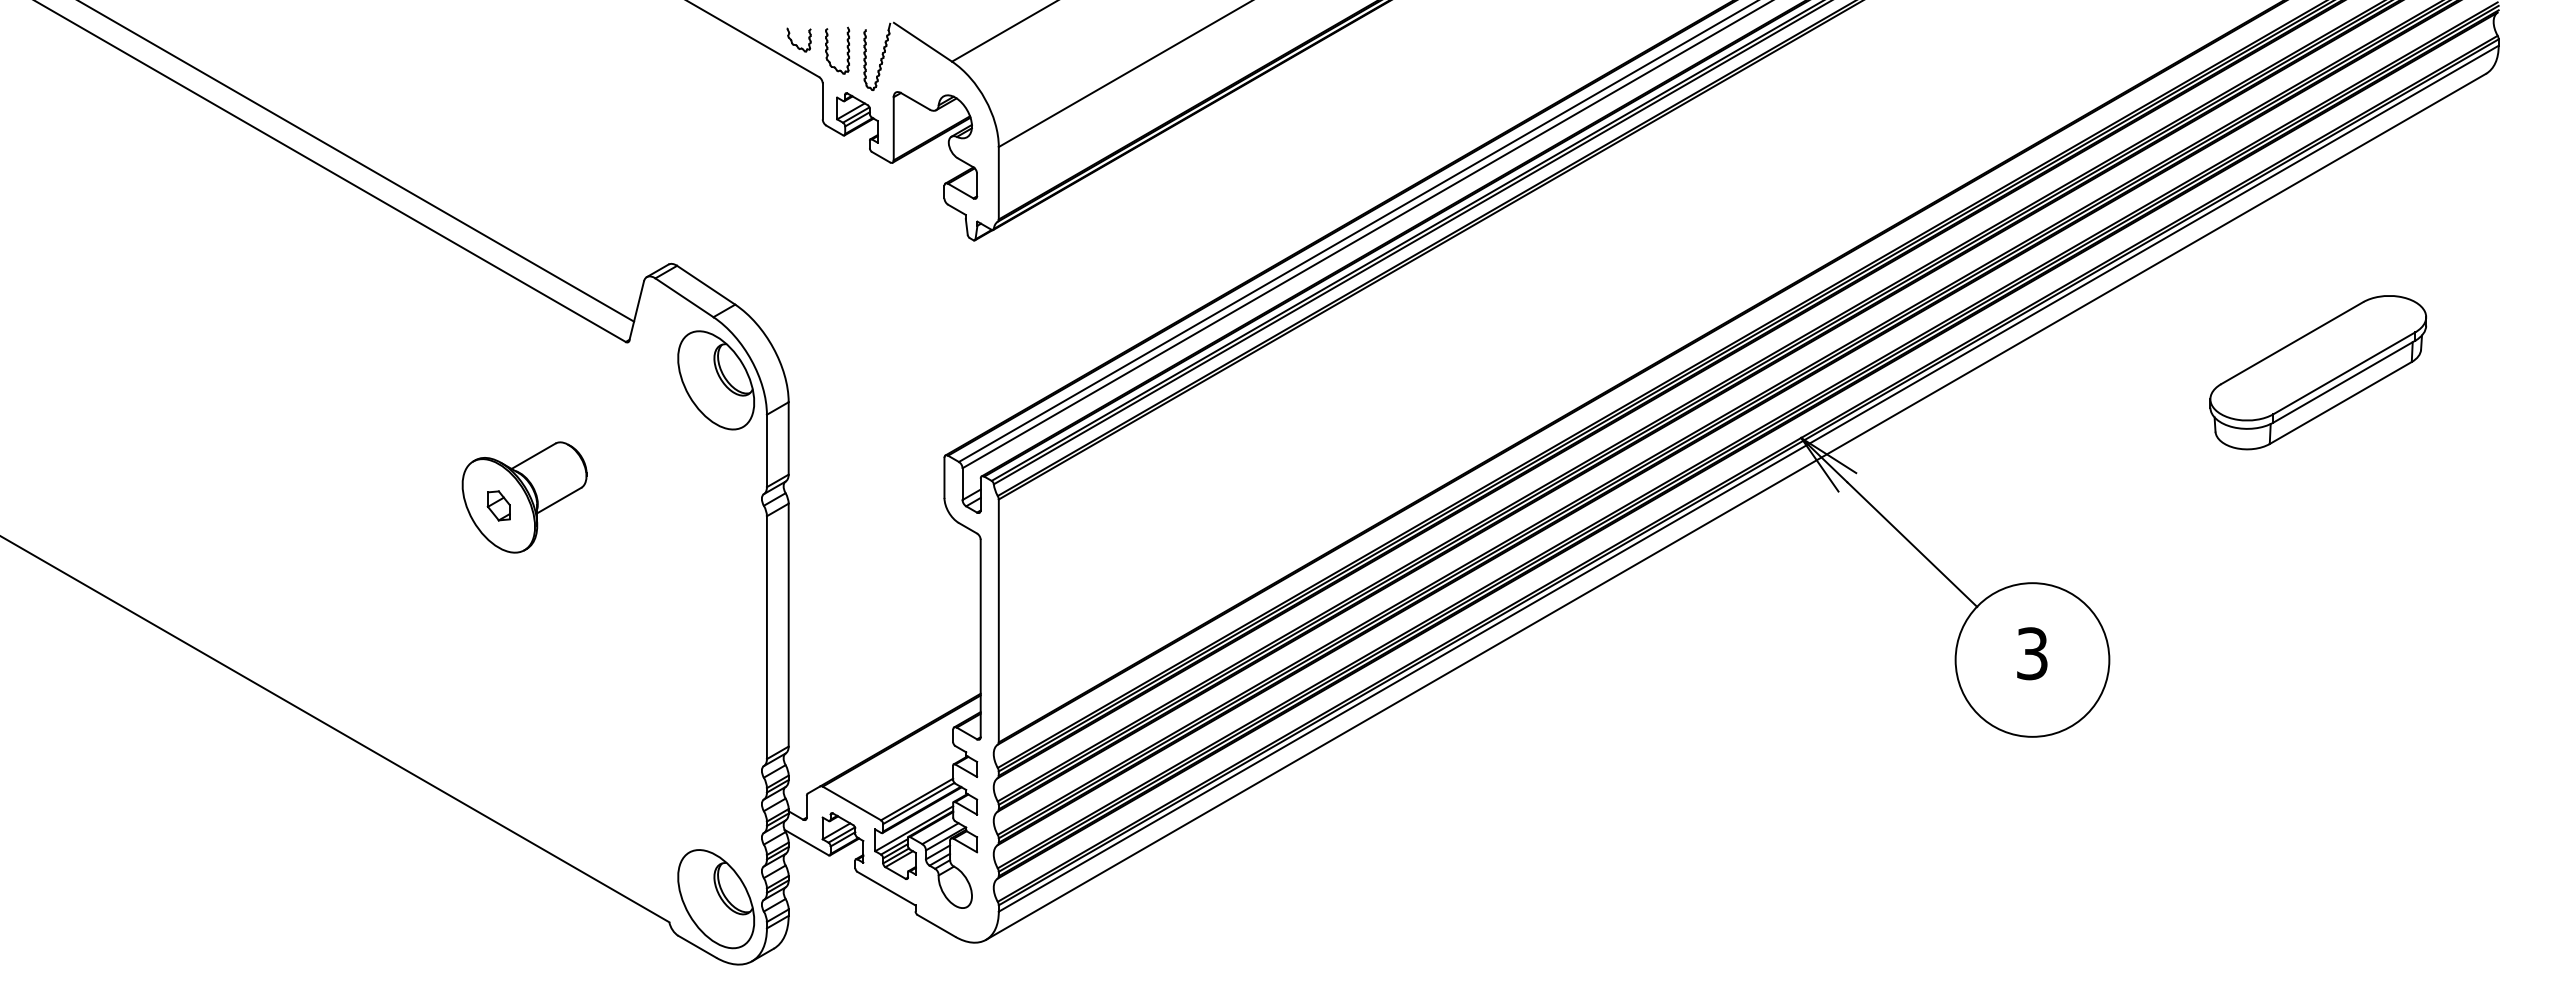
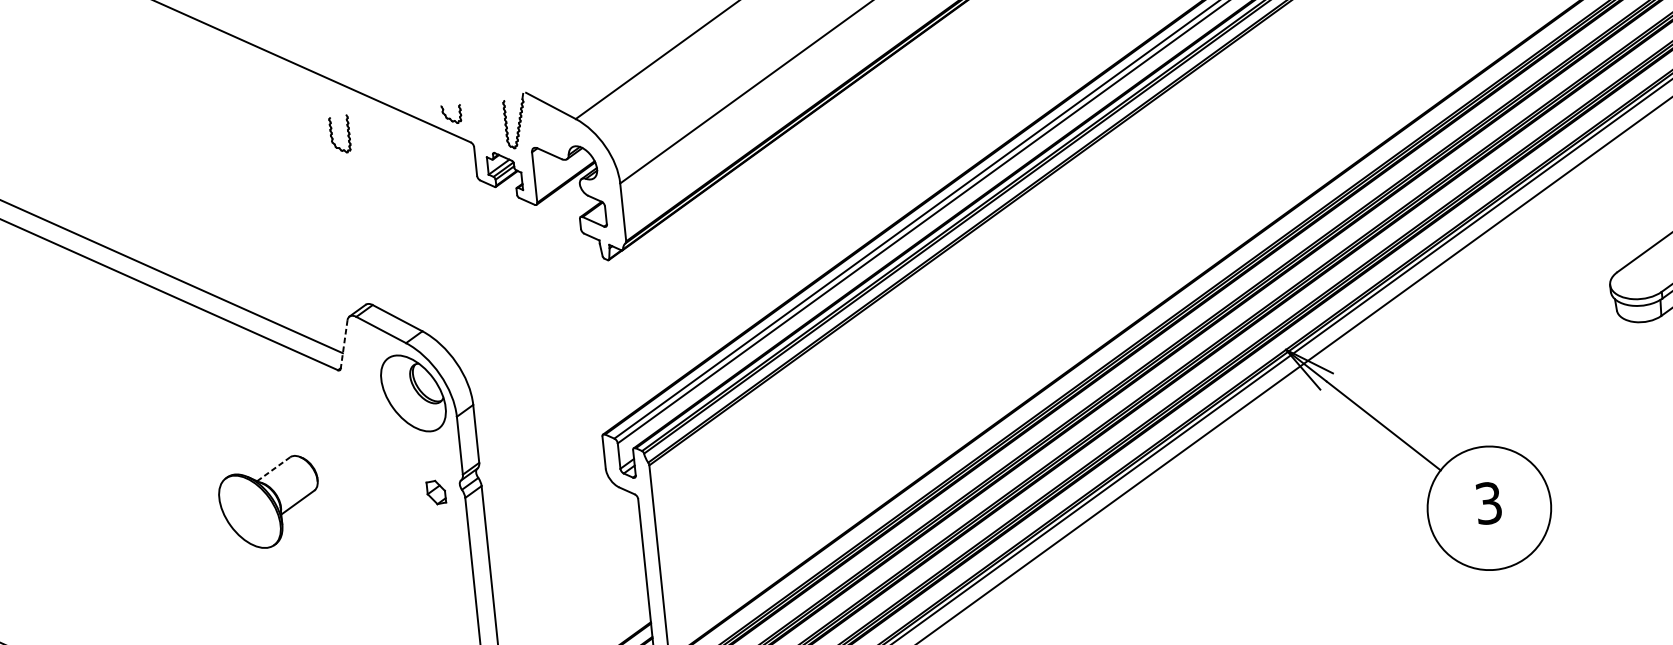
part: (828, 49) -> (332, 134), moved
line: (636, 311) -> (344, 344), solid -> dashed
line: (534, 456) -> (274, 469), solid -> dashed
part: (498, 505) -> (436, 492), moved

